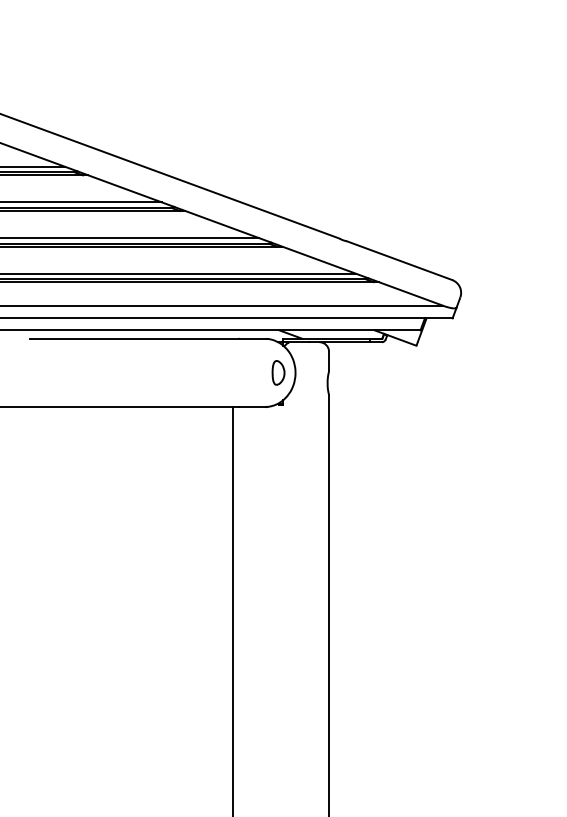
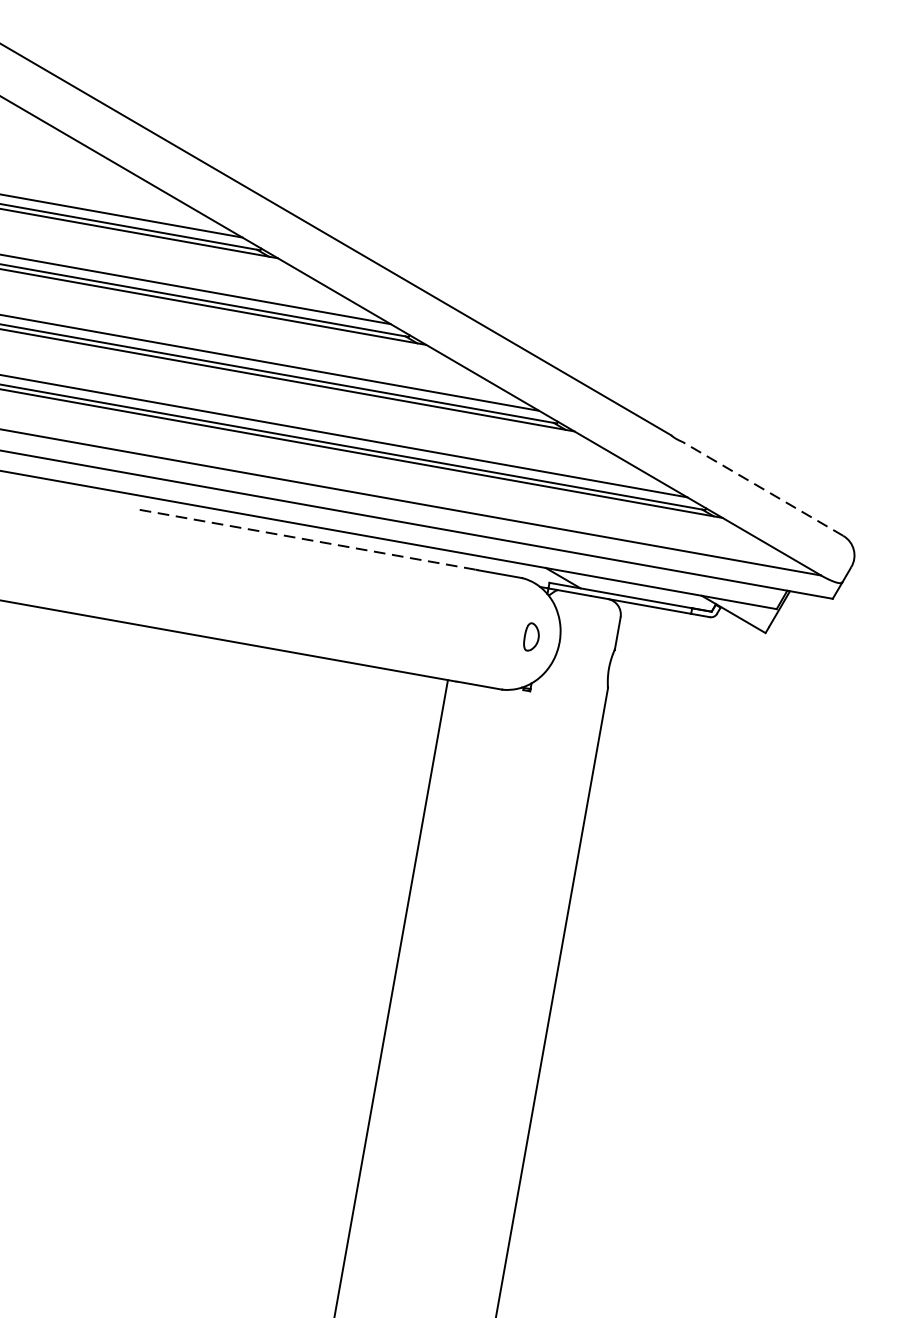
line: (399, 260) -> (762, 488), solid -> dashed
line: (133, 338) -> (304, 538), solid -> dashed
part: (278, 372) -> (531, 636), size x0.7

